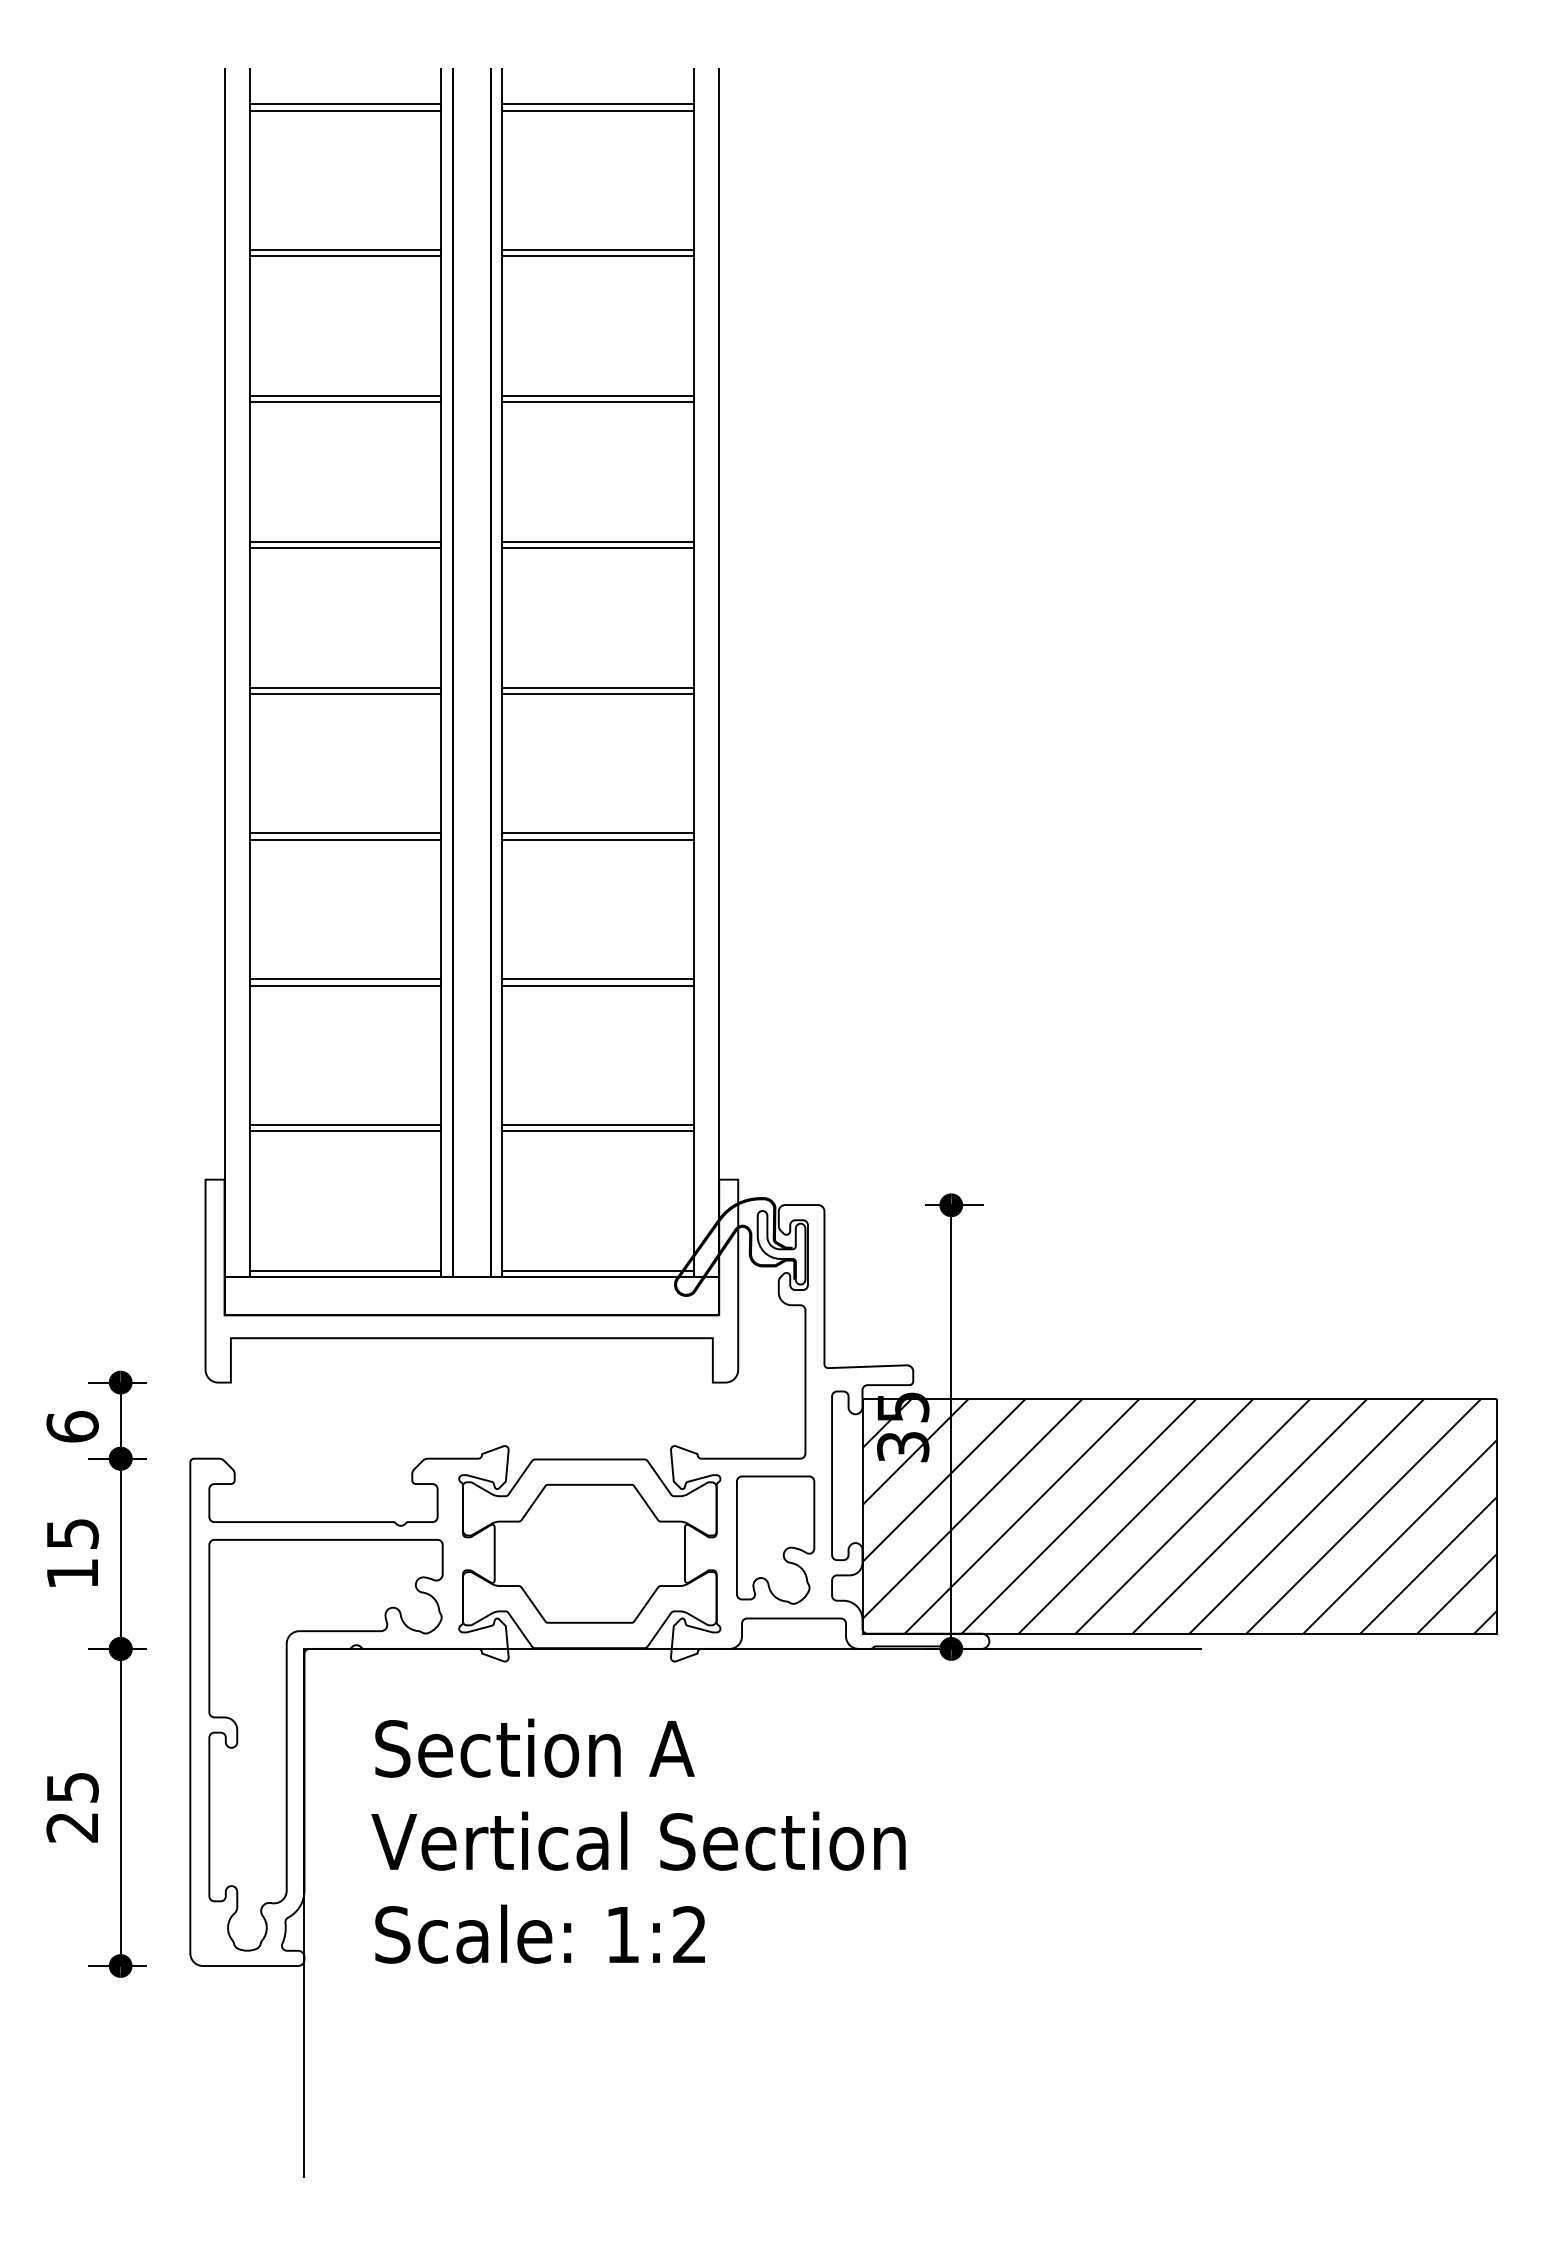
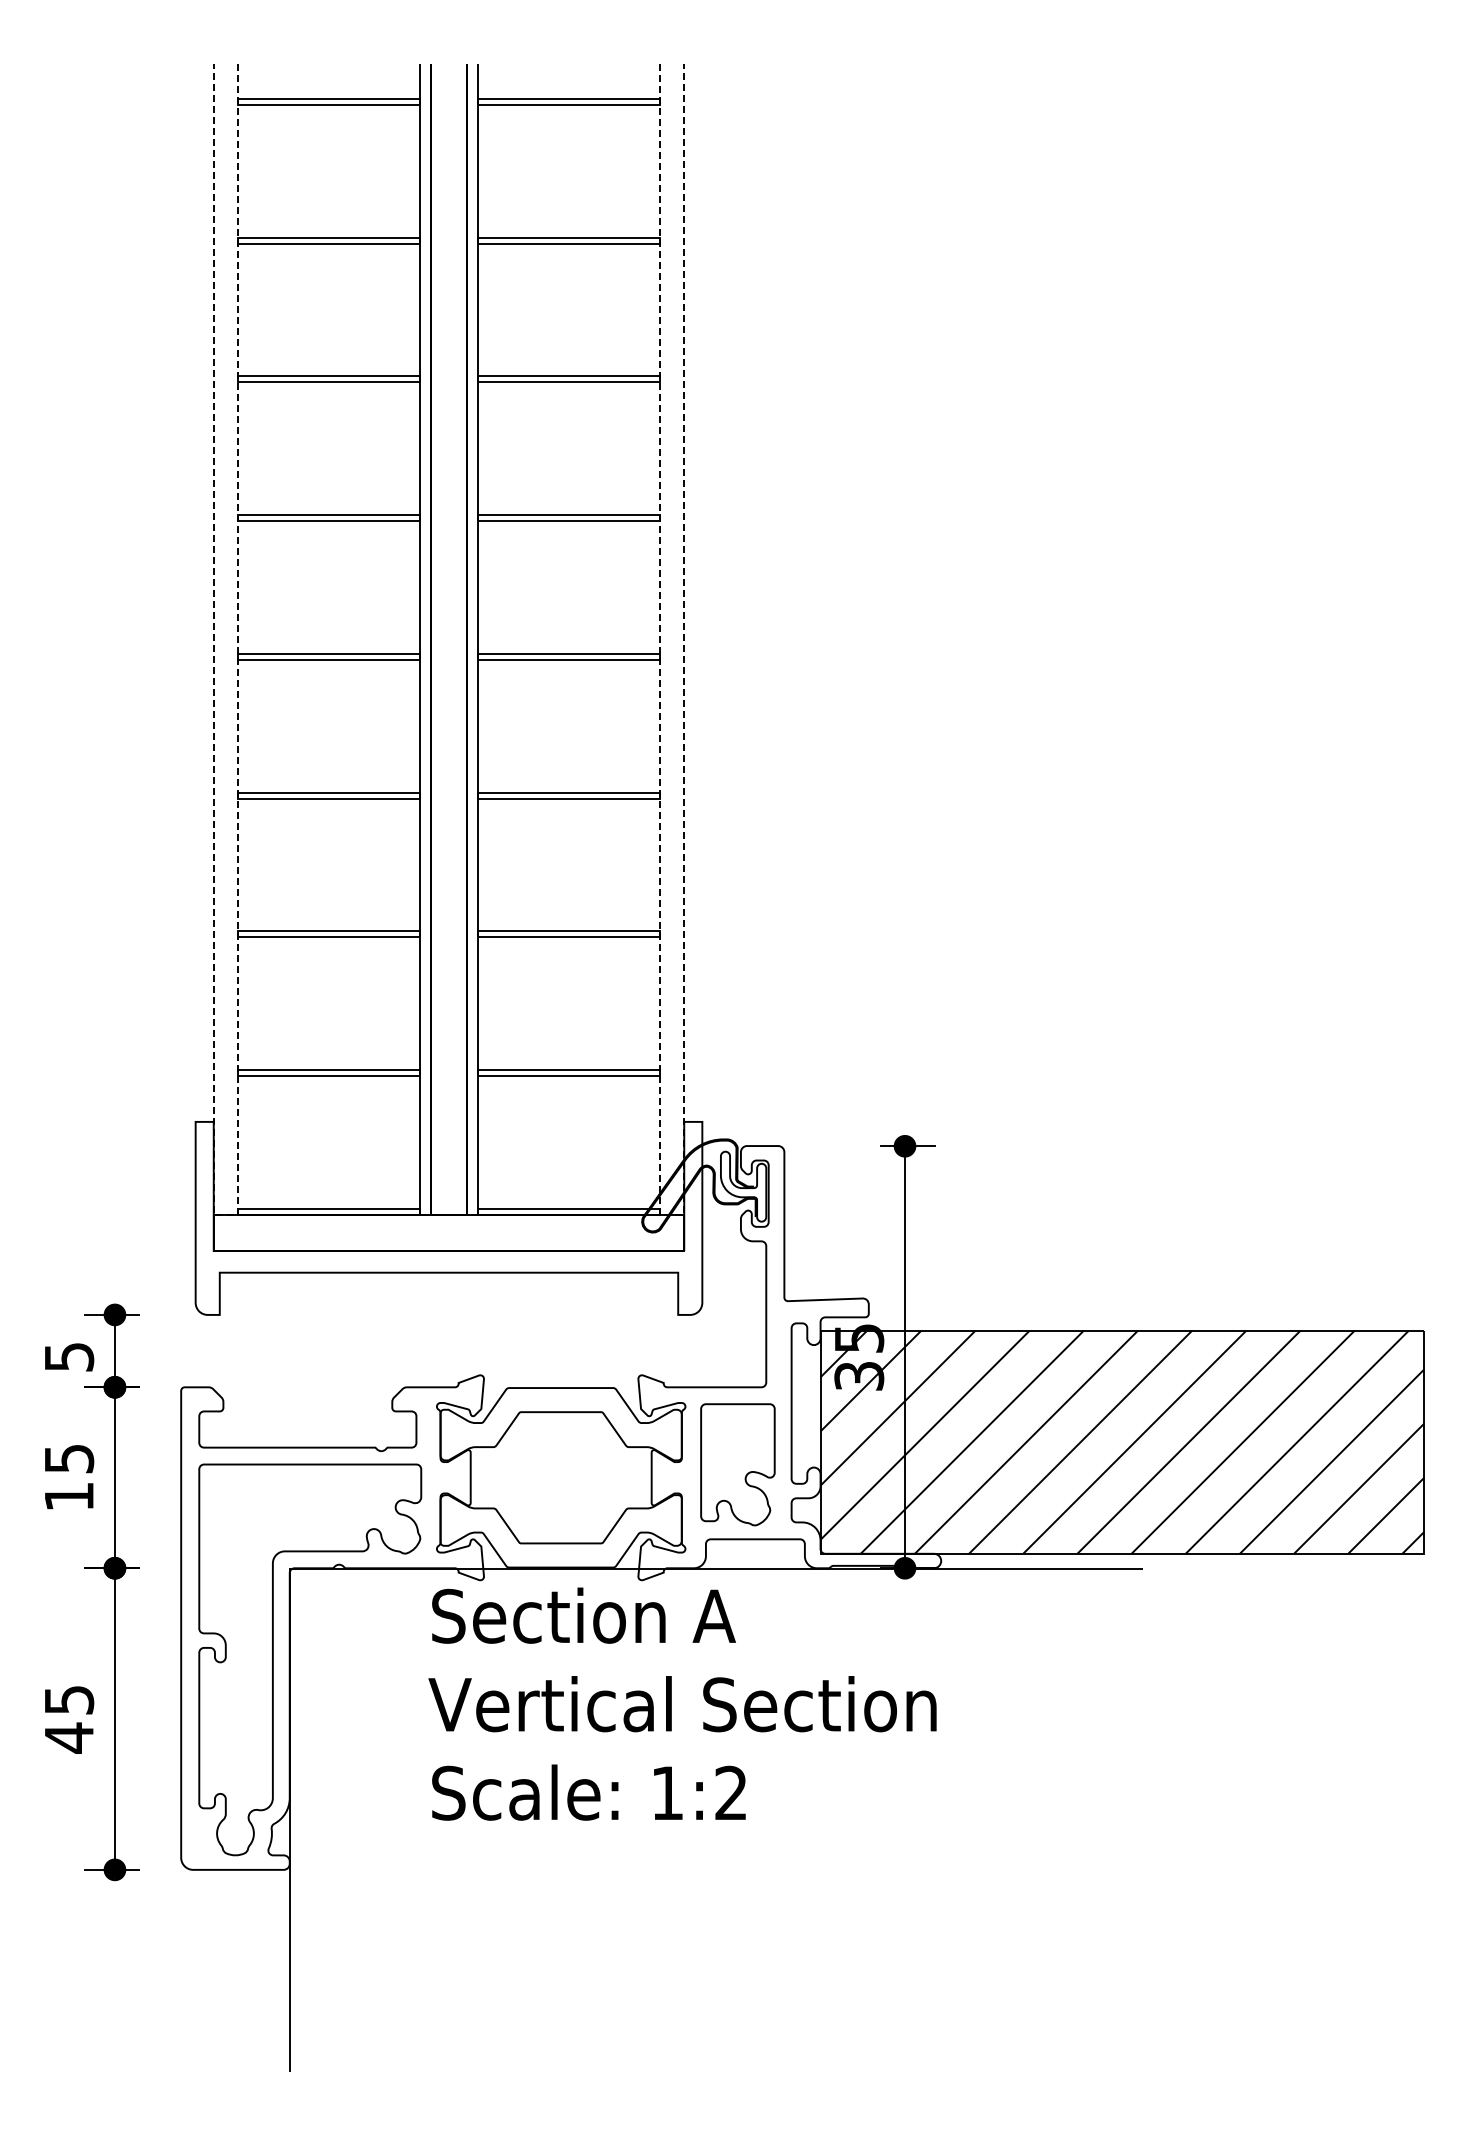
line: (236, 1277) -> (225, 1214), solid -> dashed
line: (706, 1277) -> (672, 1214), solid -> dashed
text: (72, 1426) -> (69, 1356), 6 -> 5
text: (71, 1826) -> (68, 1737), 25 -> 45
text: (638, 1840) -> (682, 1703), moved

